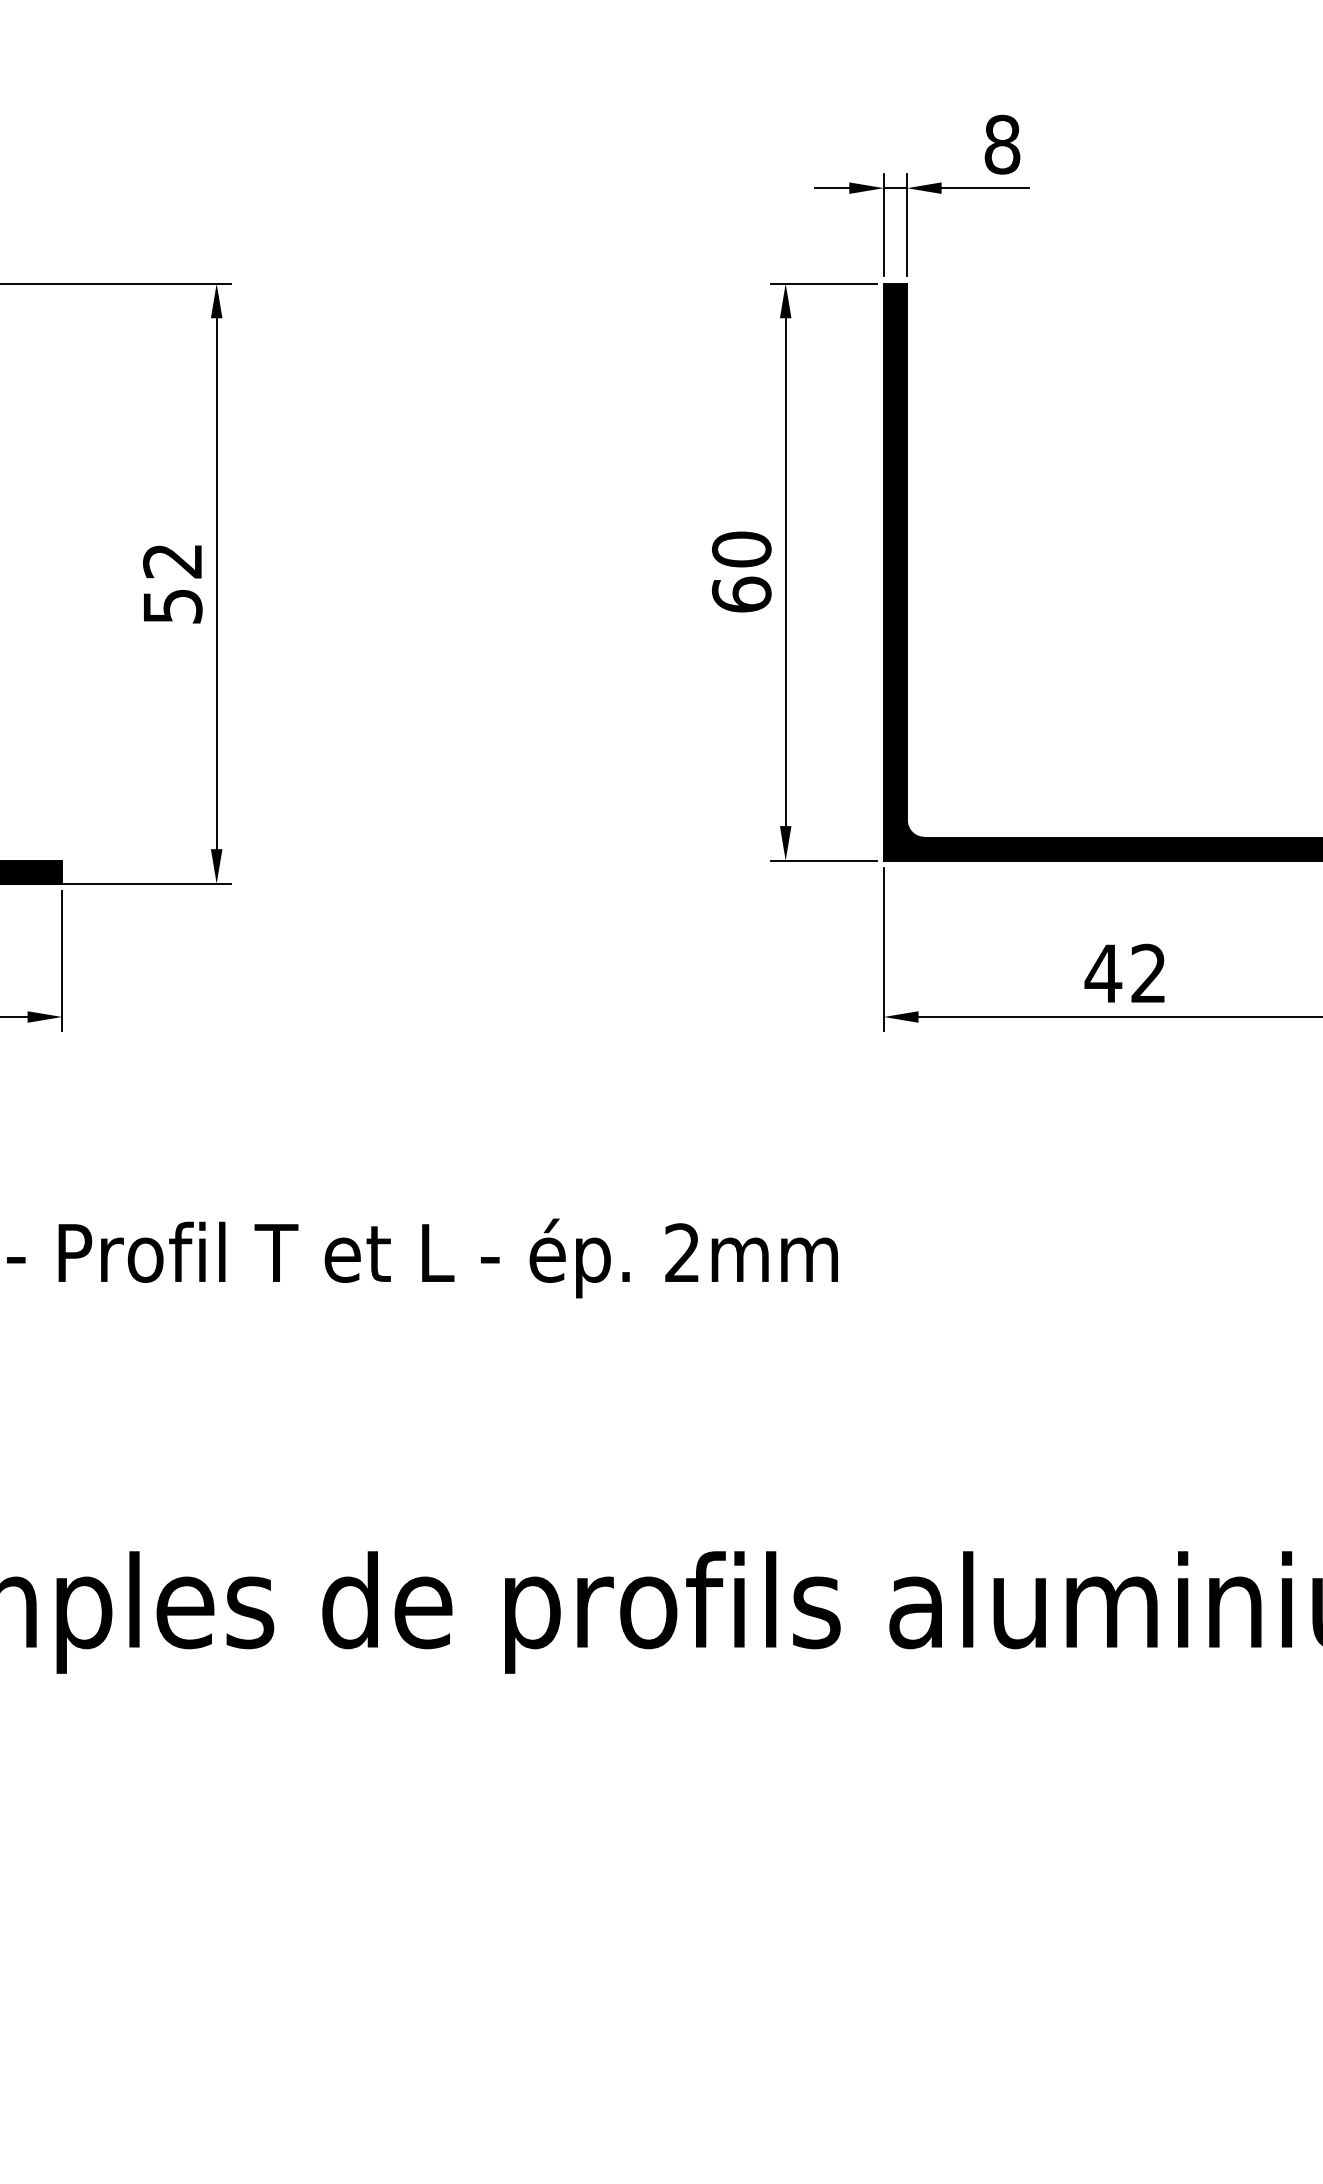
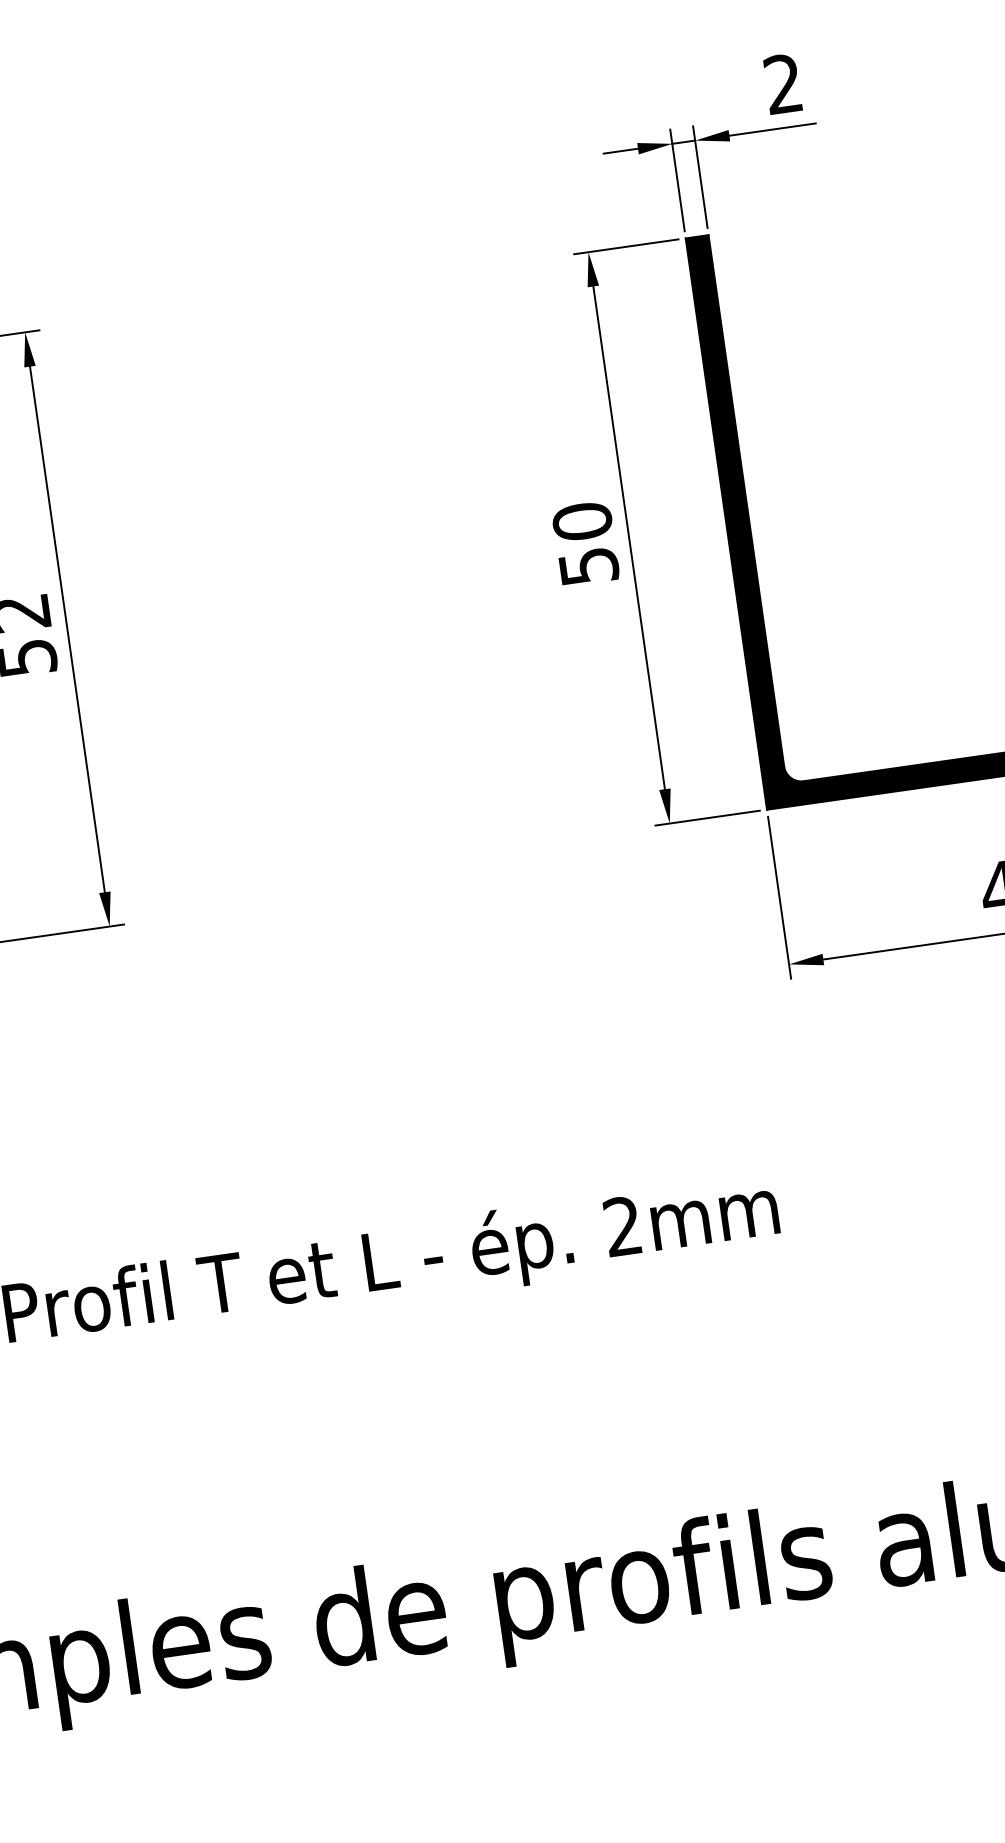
text: (1002, 144) -> (783, 83), 8 -> 2
text: (741, 594) -> (588, 566), 60 -> 50

